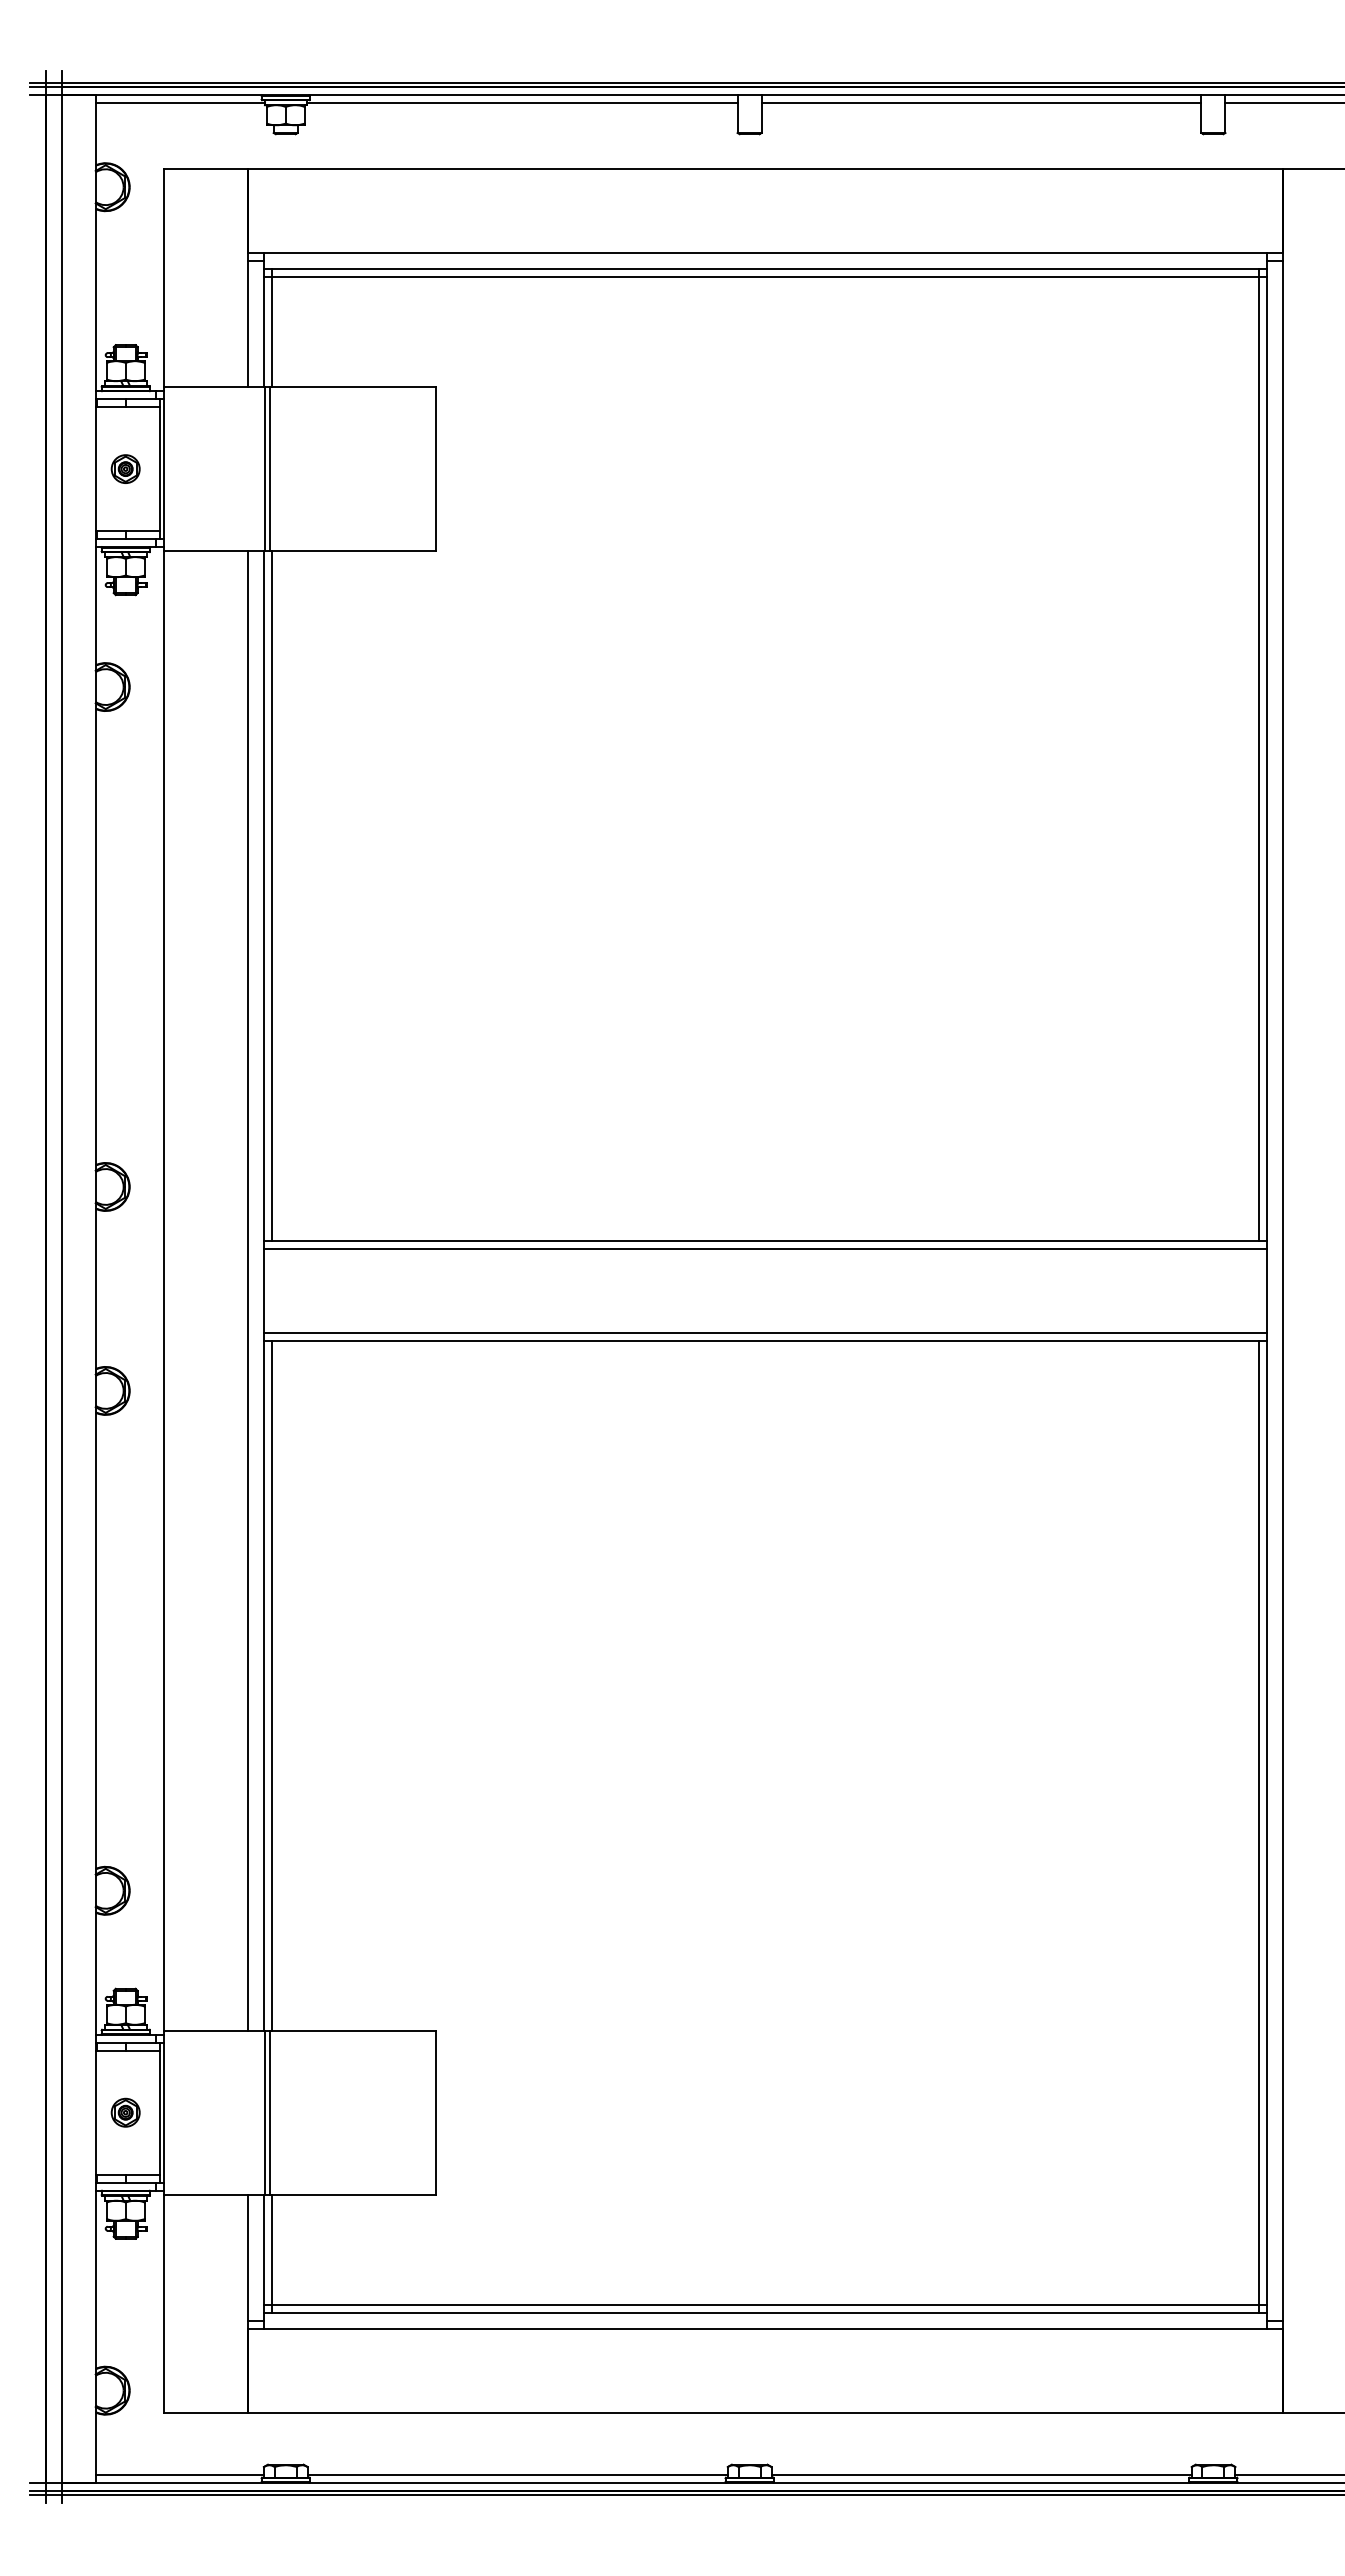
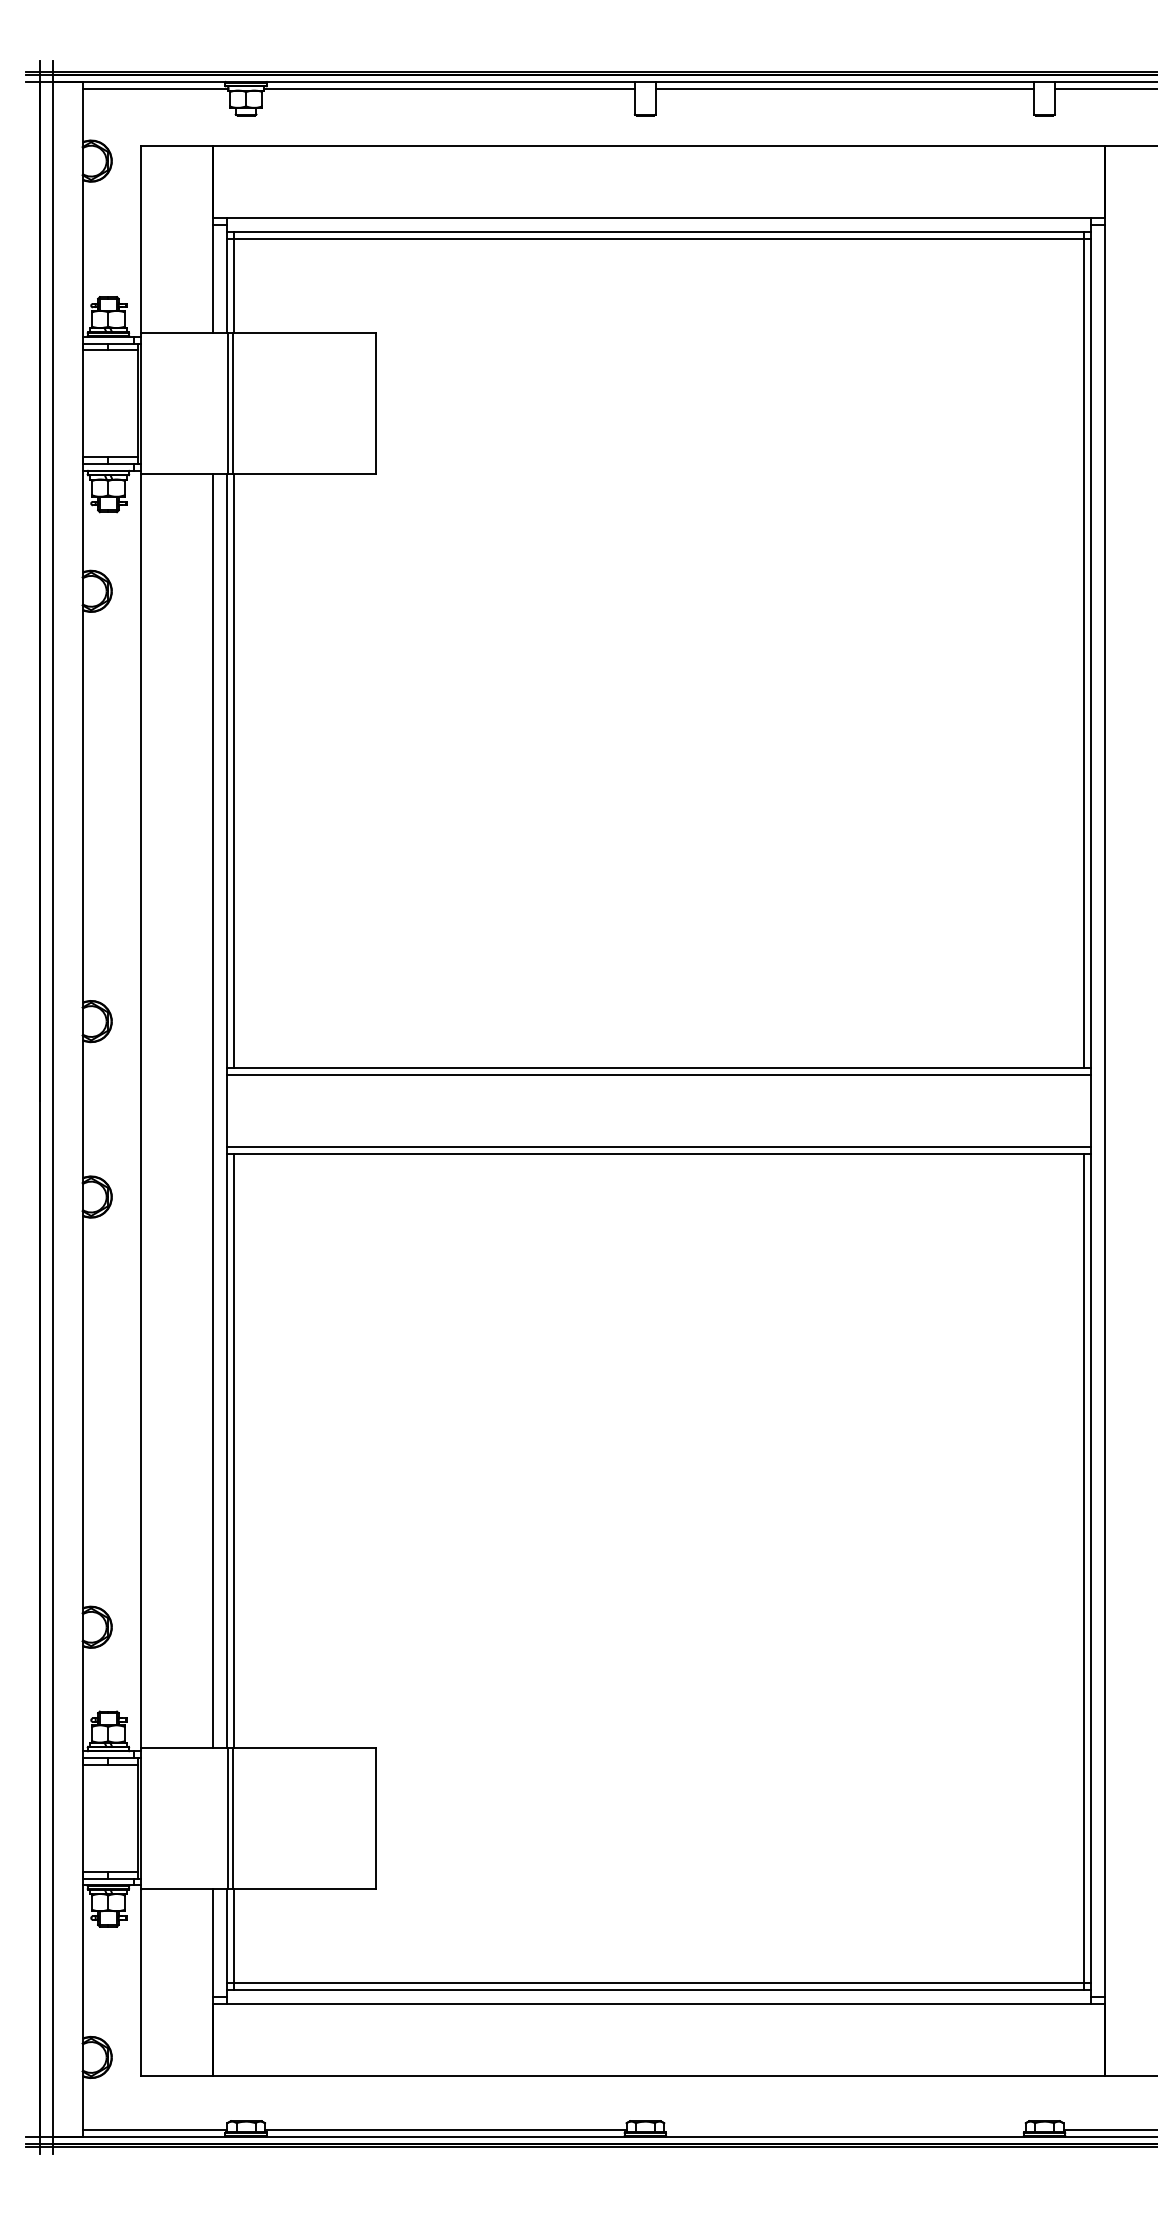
part: (125, 468) -> (108, 403), removed
part: (125, 2112) -> (108, 1818), removed
line: (981, 2474) -> (844, 2129), removed

